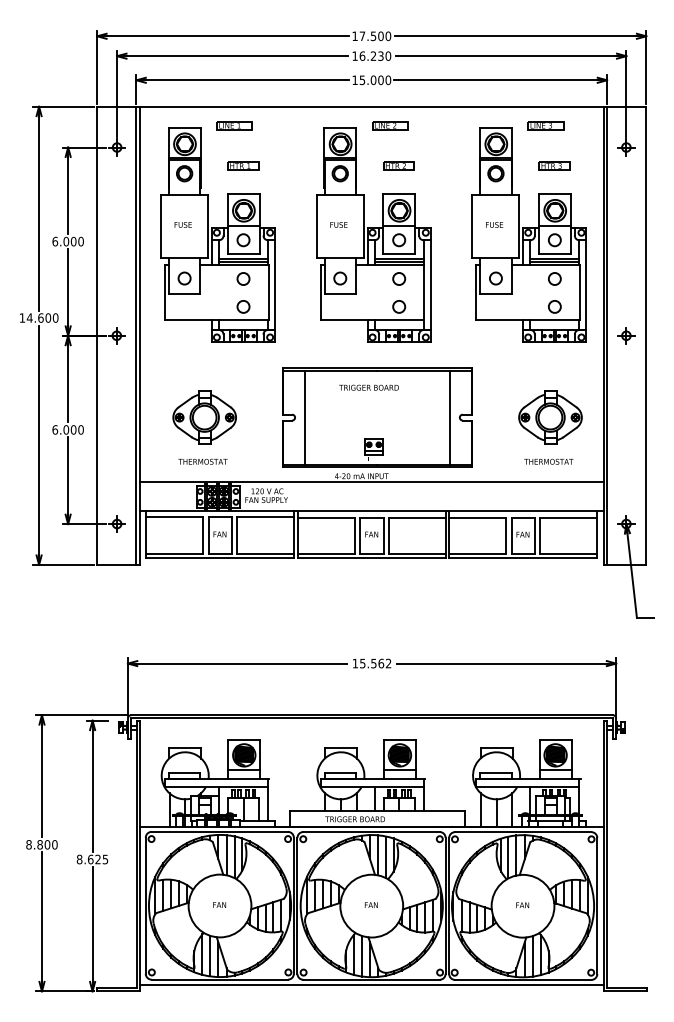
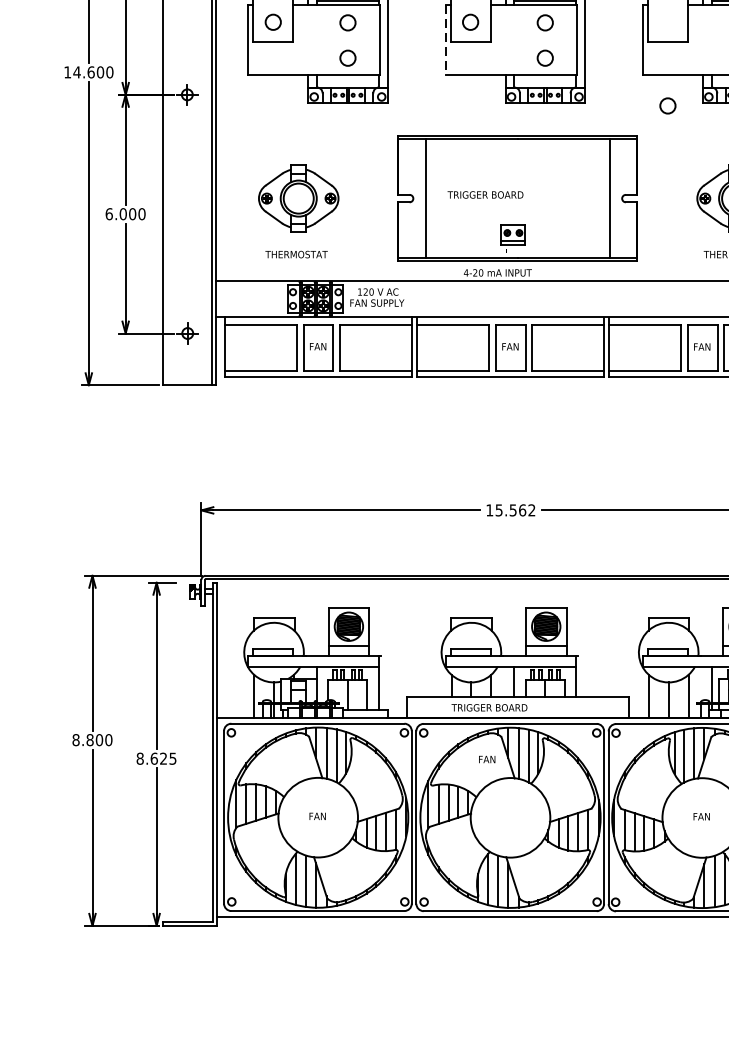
circle: (495, 278) -> (667, 105), moved
line: (320, 292) -> (445, 39), solid -> dashed
text: (368, 387) -> (484, 194), moved
text: (370, 904) -> (486, 758), moved

